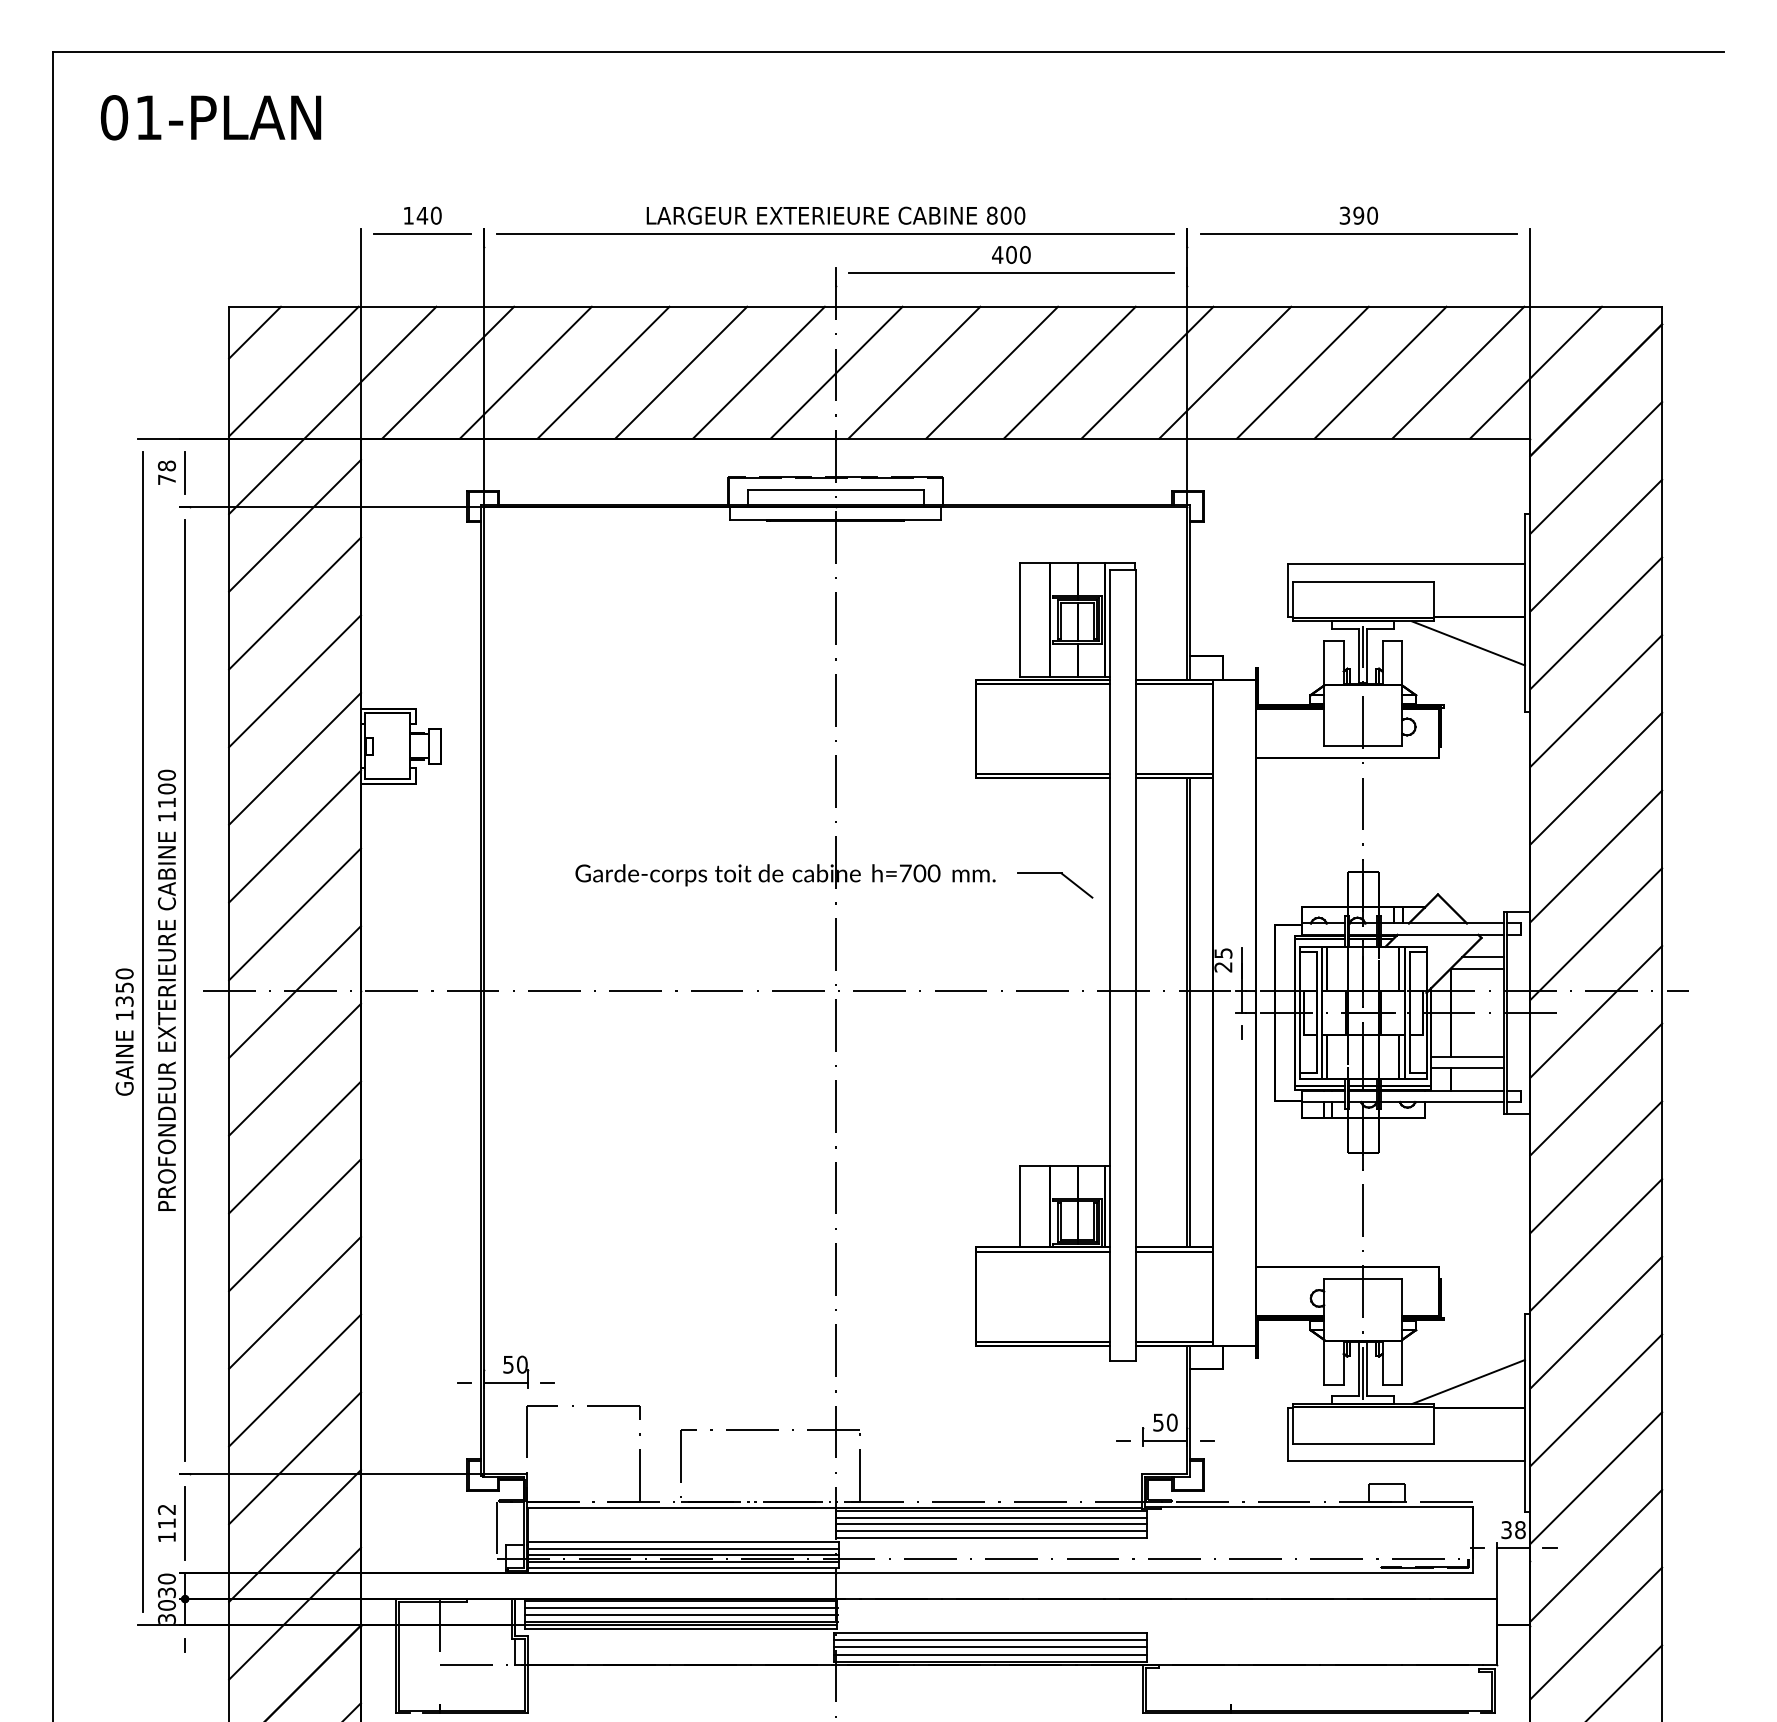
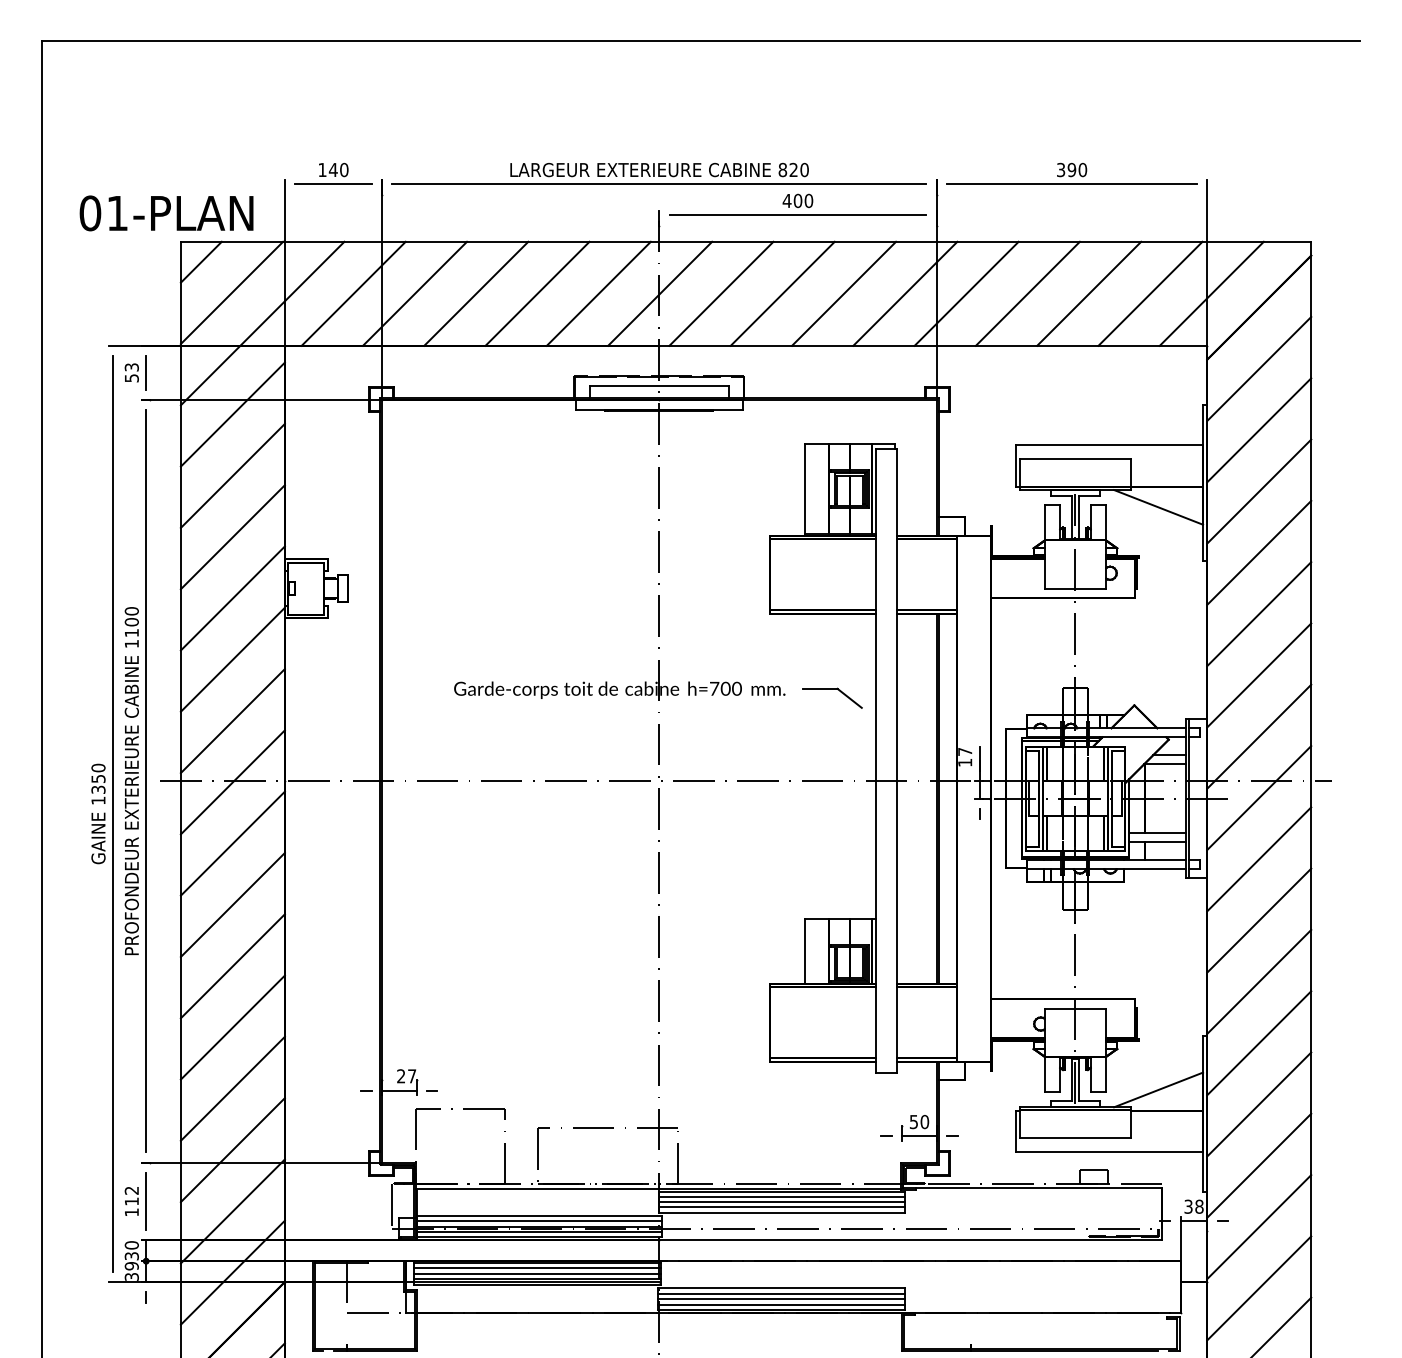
text: (210, 117) -> (166, 213), moved
text: (1005, 215) -> (793, 169), 800 -> 820
text: (166, 472) -> (131, 372), 78 -> 53
text: (1223, 960) -> (965, 757), 25 -> 17
text: (515, 1364) -> (406, 1076), 50 -> 27
text: (166, 1605) -> (131, 1266), 30 -> 39

